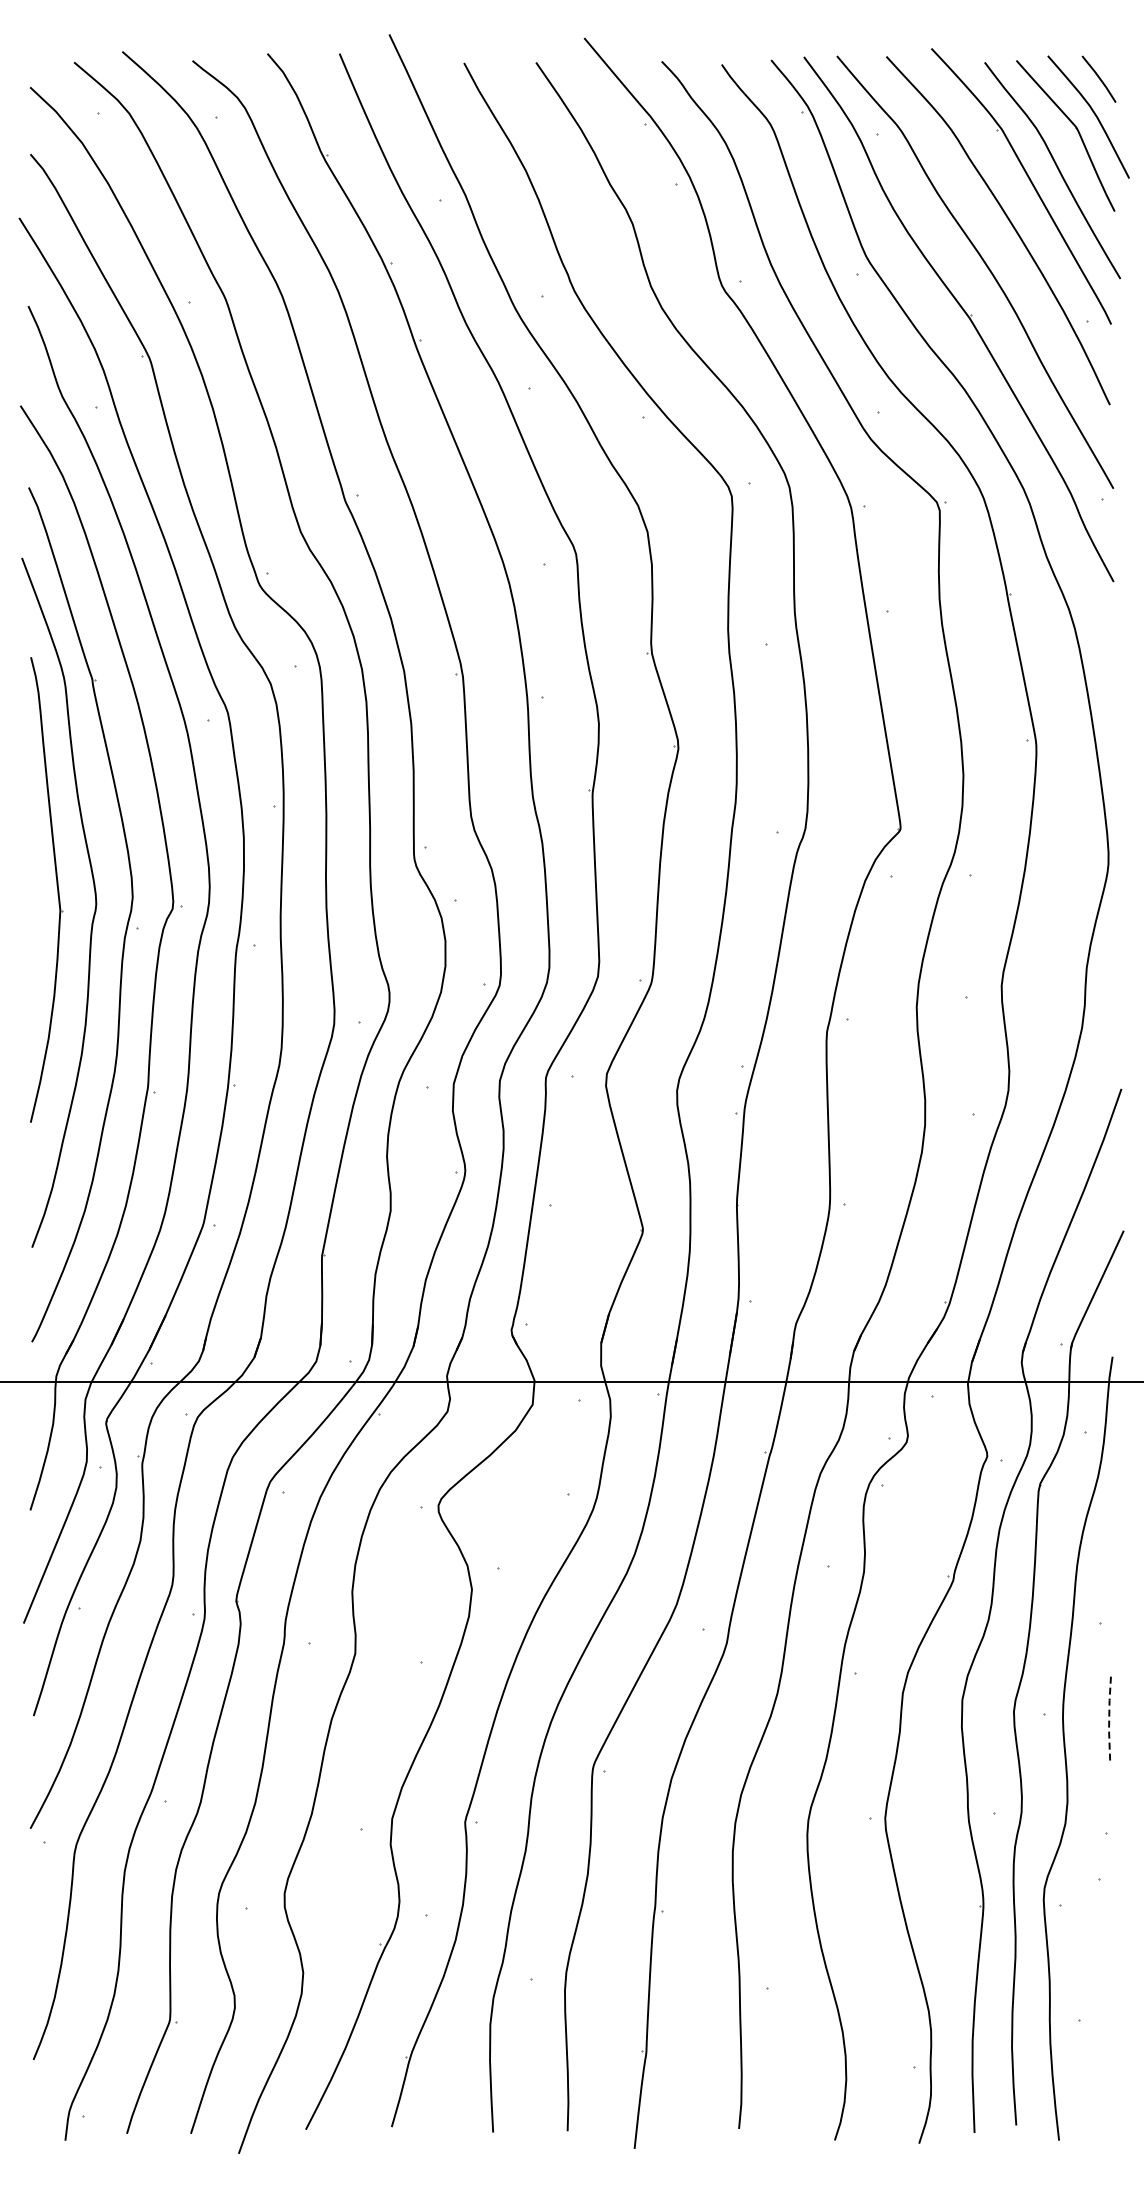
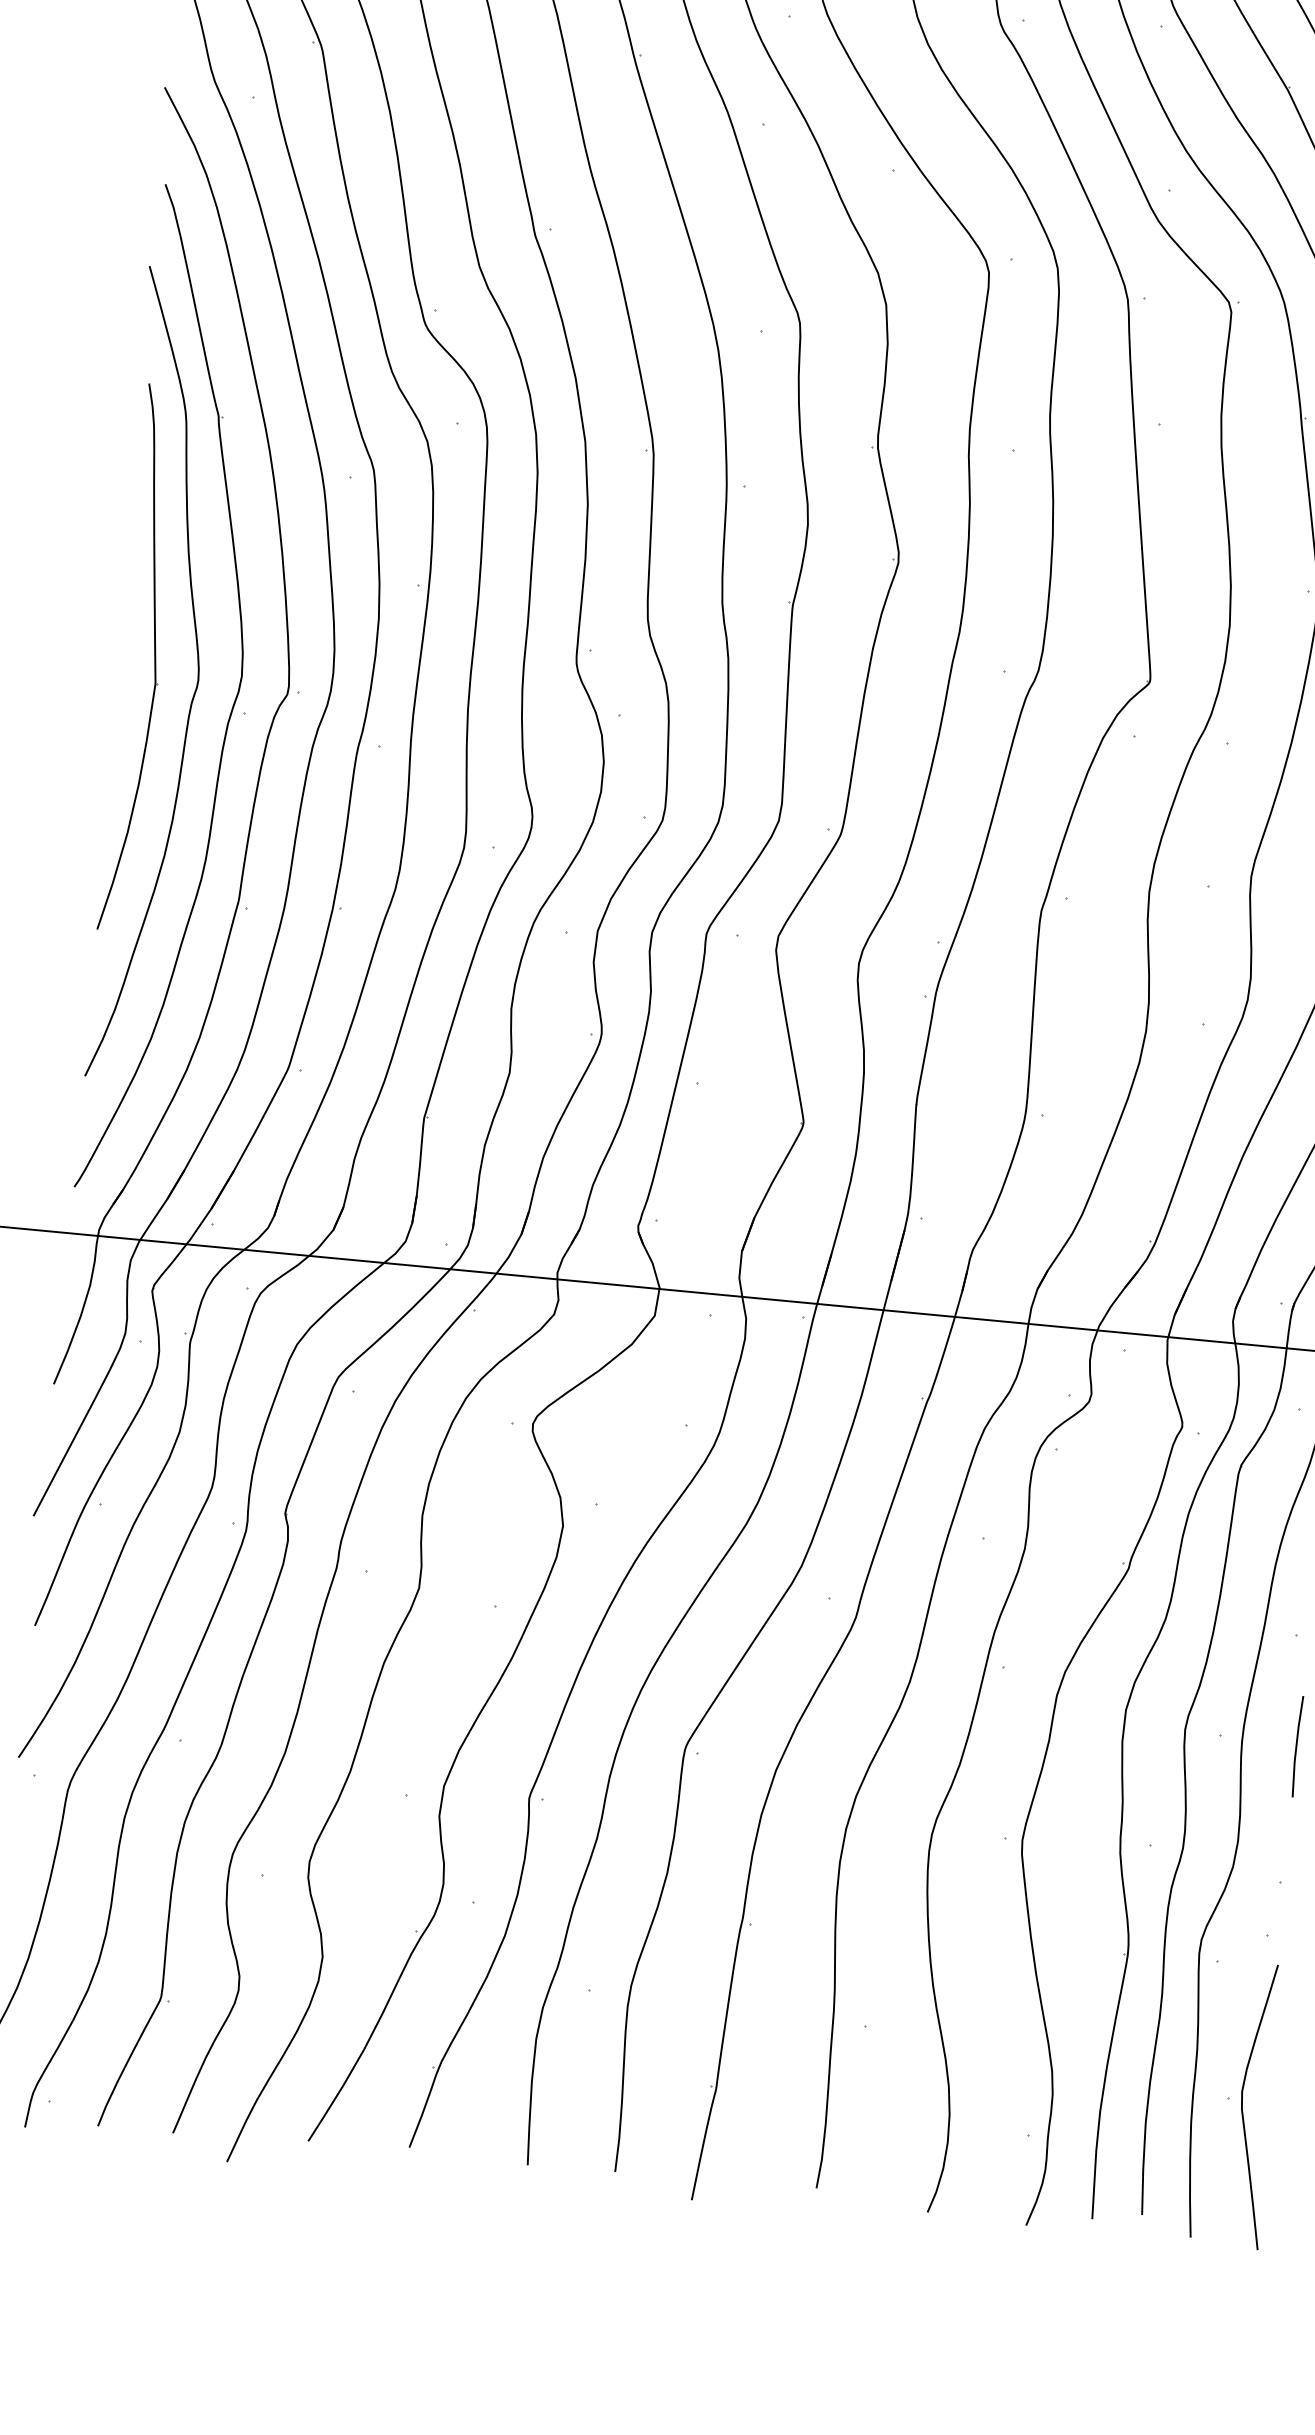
line: (1109, 1717) -> (1296, 1746), dashed -> solid
curve: (1093, 2028) -> (1243, 2109), added

